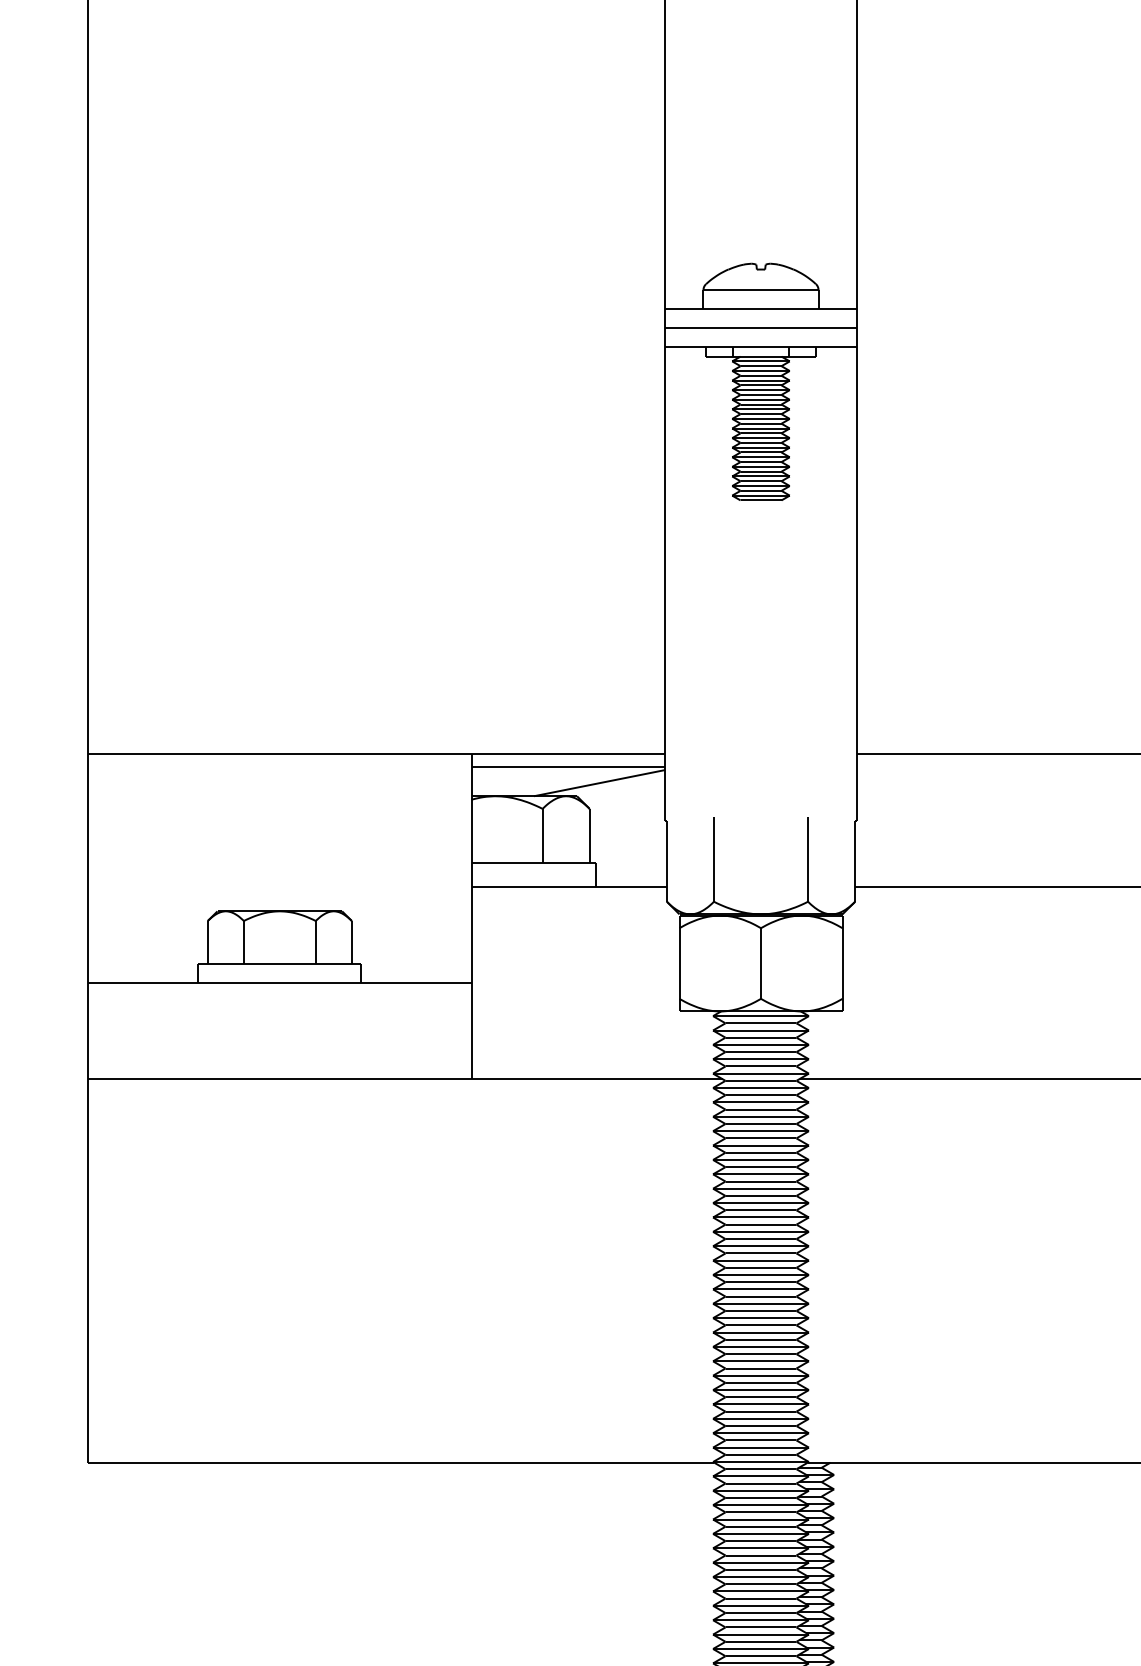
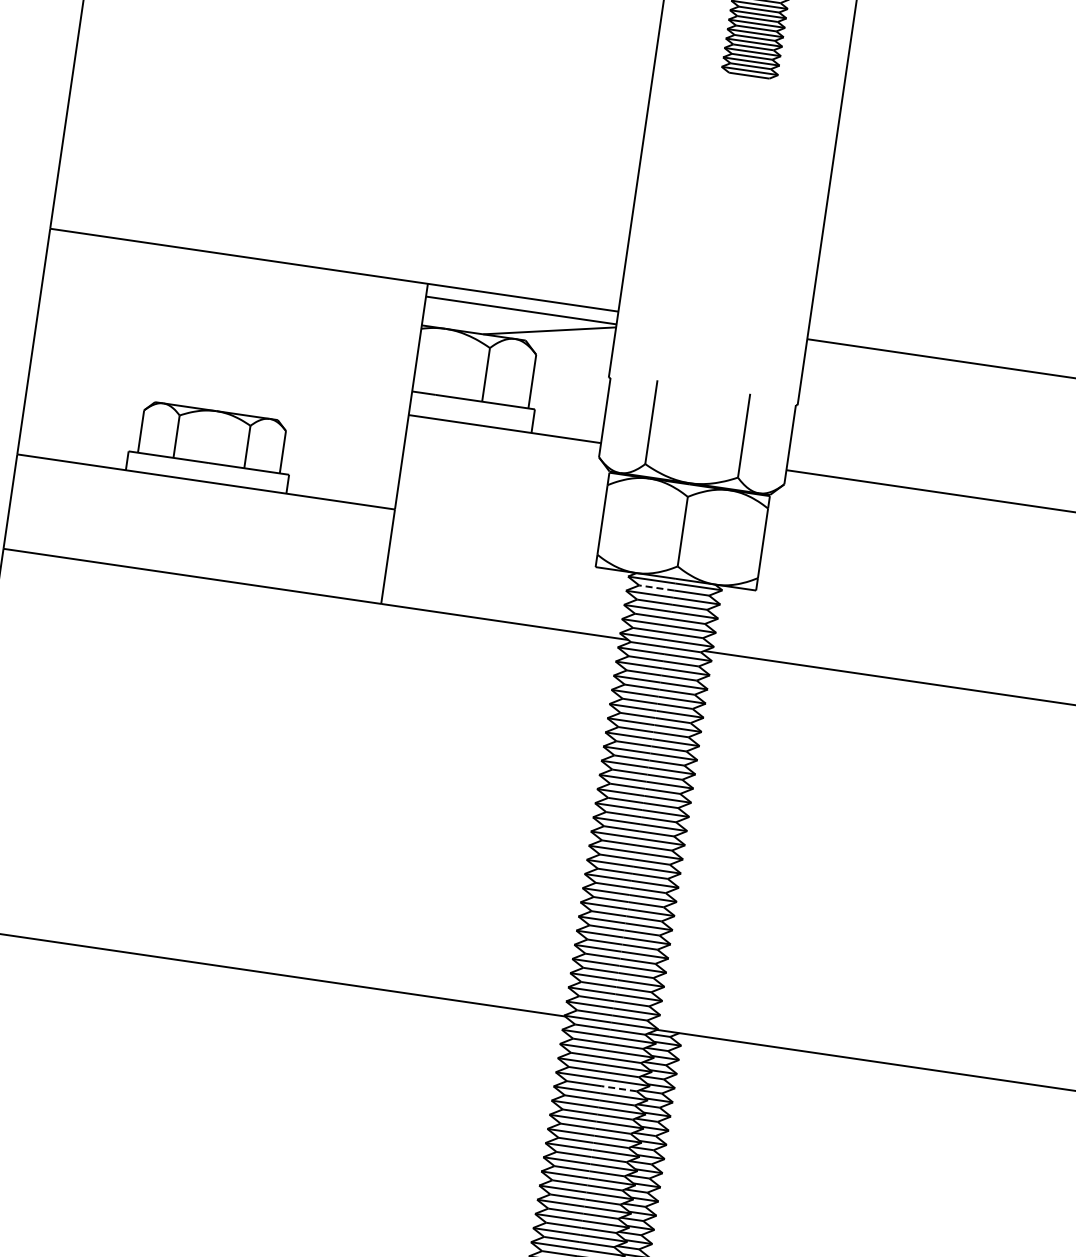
line: (743, 1023) -> (656, 588), solid -> dashed
line: (778, 1526) -> (619, 1088), solid -> dashed

